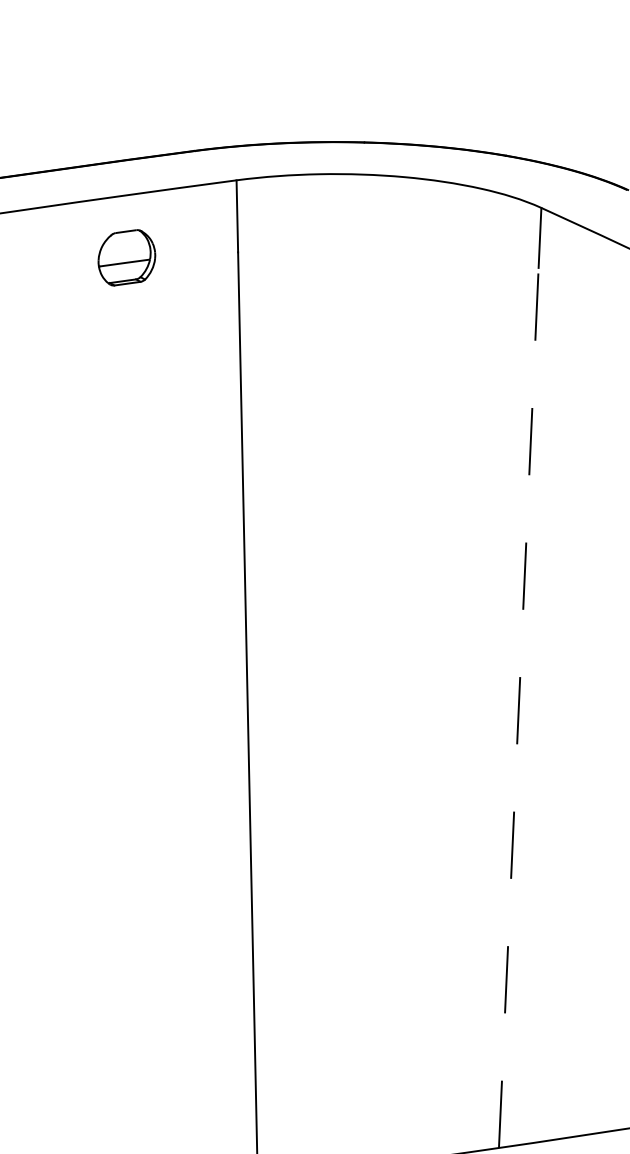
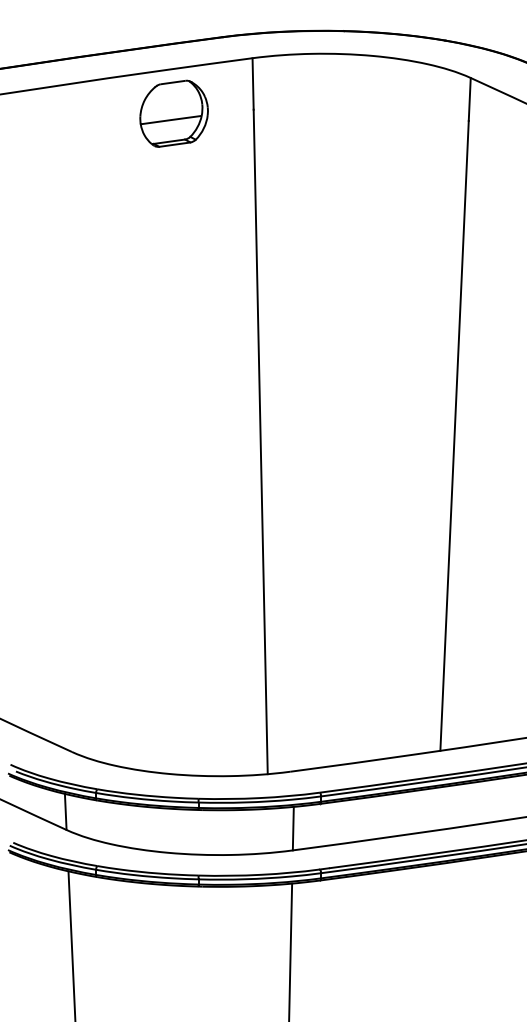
part: (126, 257) -> (173, 113), size x1.67
line: (518, 707) -> (454, 435), dashed -> solid

